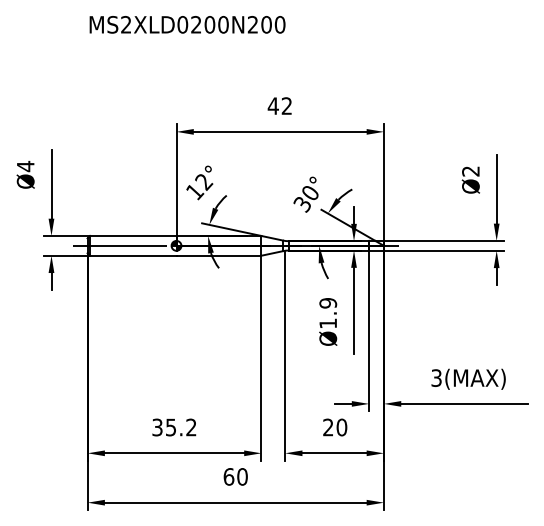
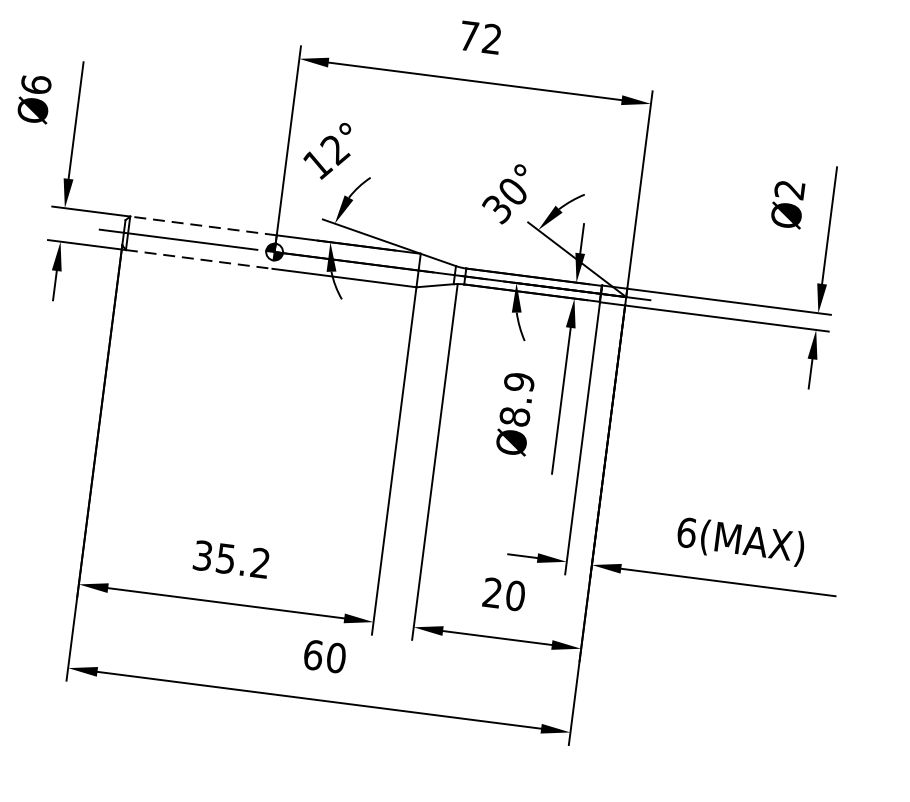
text: (272, 105) -> (467, 34), 42 -> 72
text: (25, 166) -> (35, 84), Ø4 -> Ø6
line: (132, 235) -> (202, 224), solid -> dashed
line: (133, 255) -> (199, 259), solid -> dashed
text: (328, 323) -> (515, 416), Ø1.9 -> Ø8.9
text: (436, 377) -> (686, 531), 3(MAX) -> 6(MAX)

